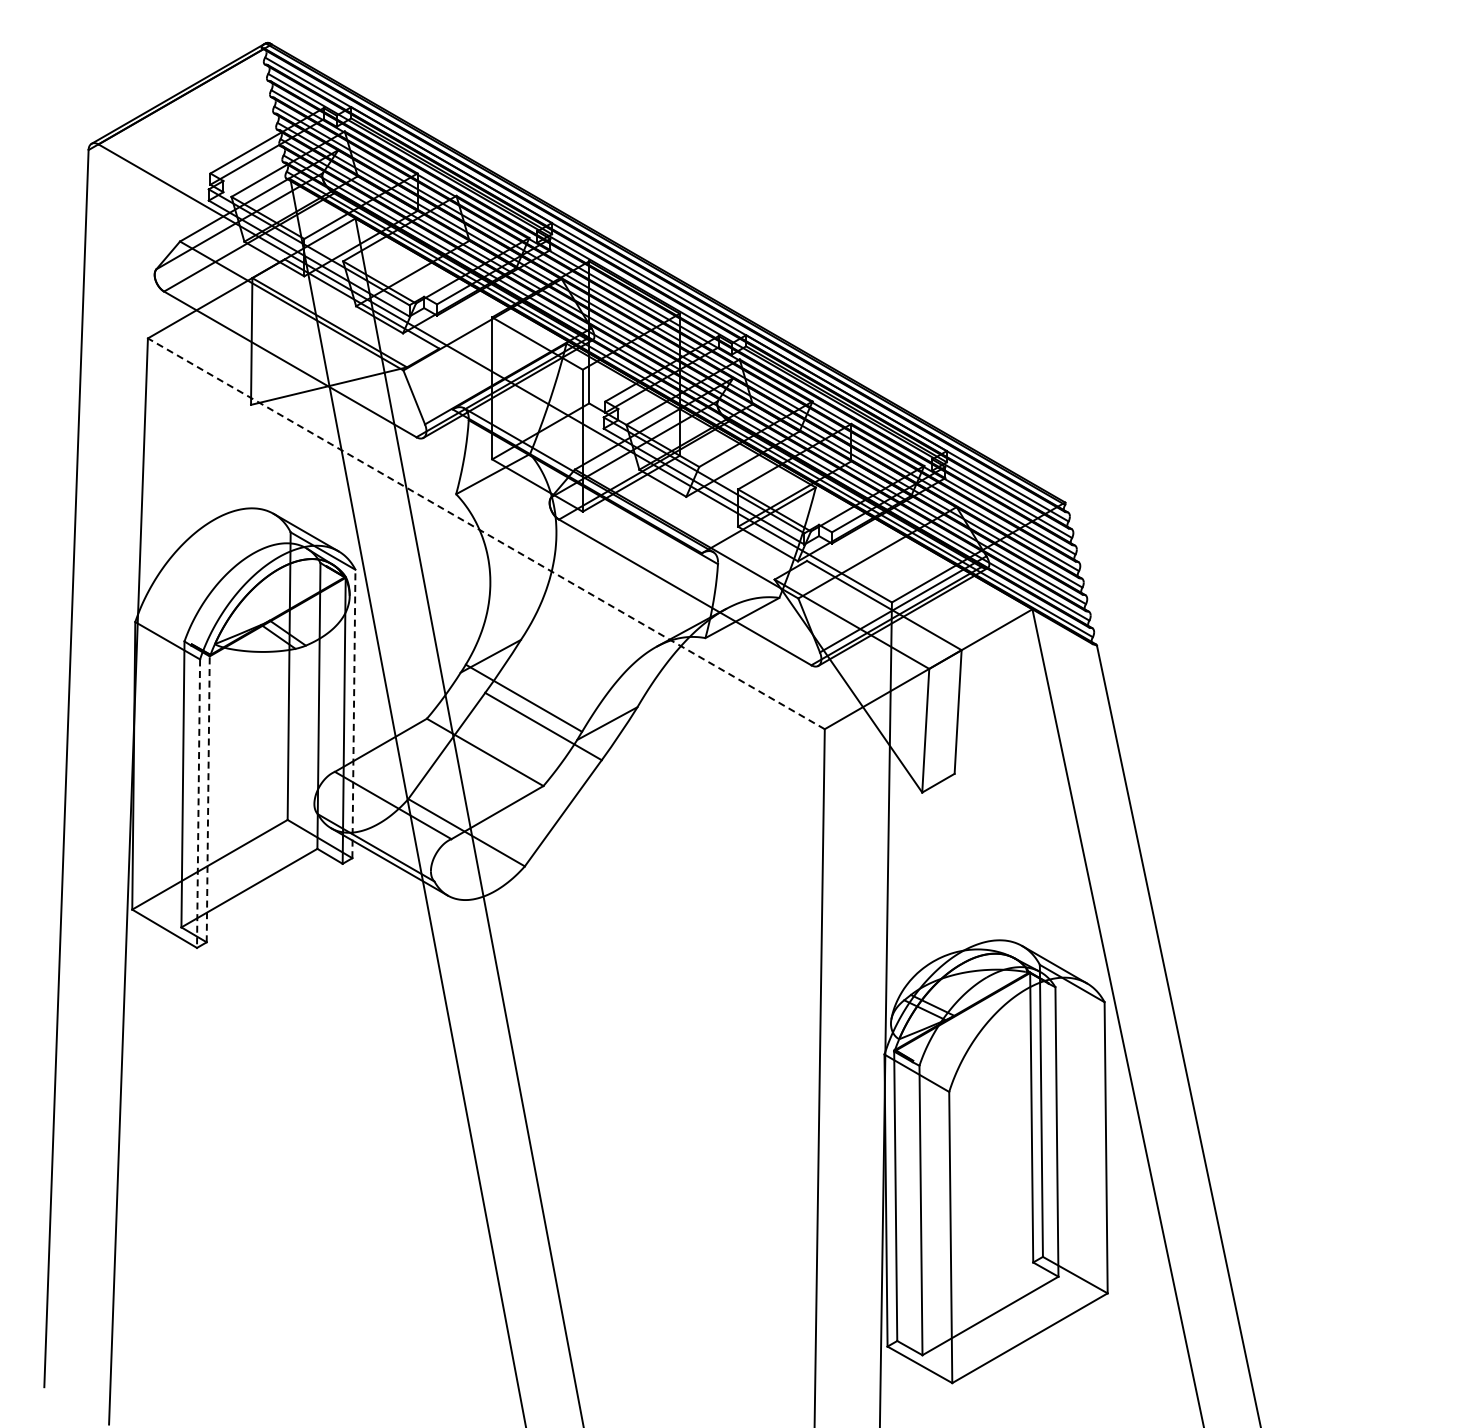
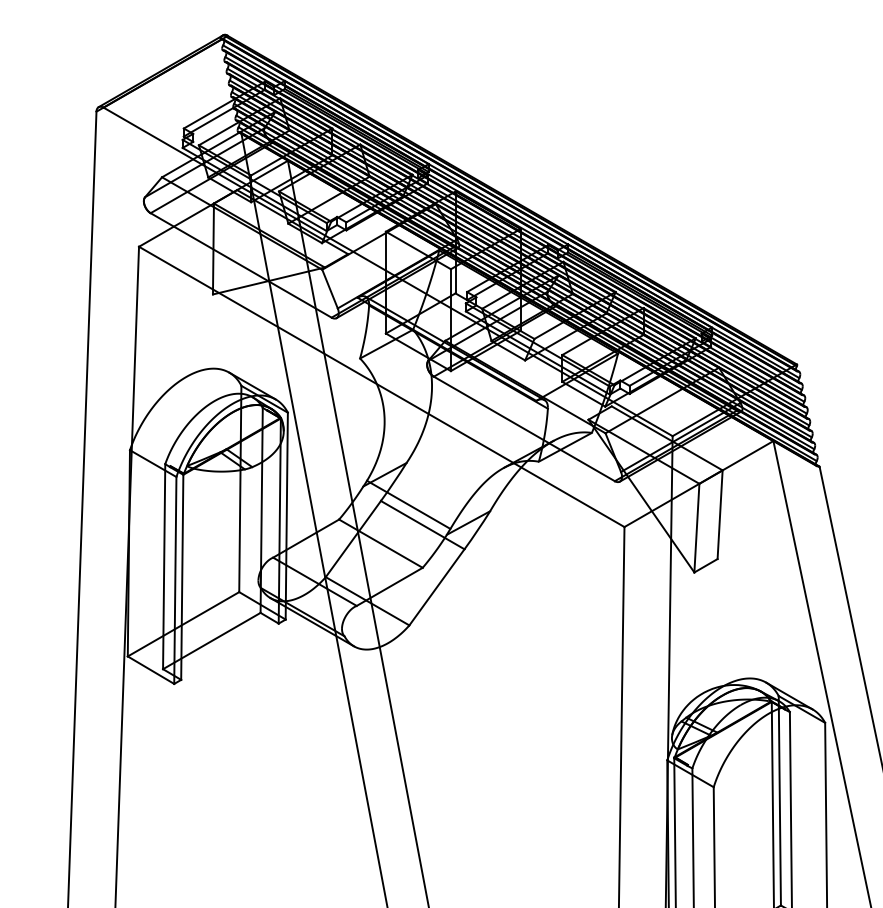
line: (486, 533) -> (381, 386), dashed -> solid
line: (353, 713) -> (286, 515), dashed -> solid
line: (208, 799) -> (182, 577), dashed -> solid
line: (198, 804) -> (175, 581), dashed -> solid

